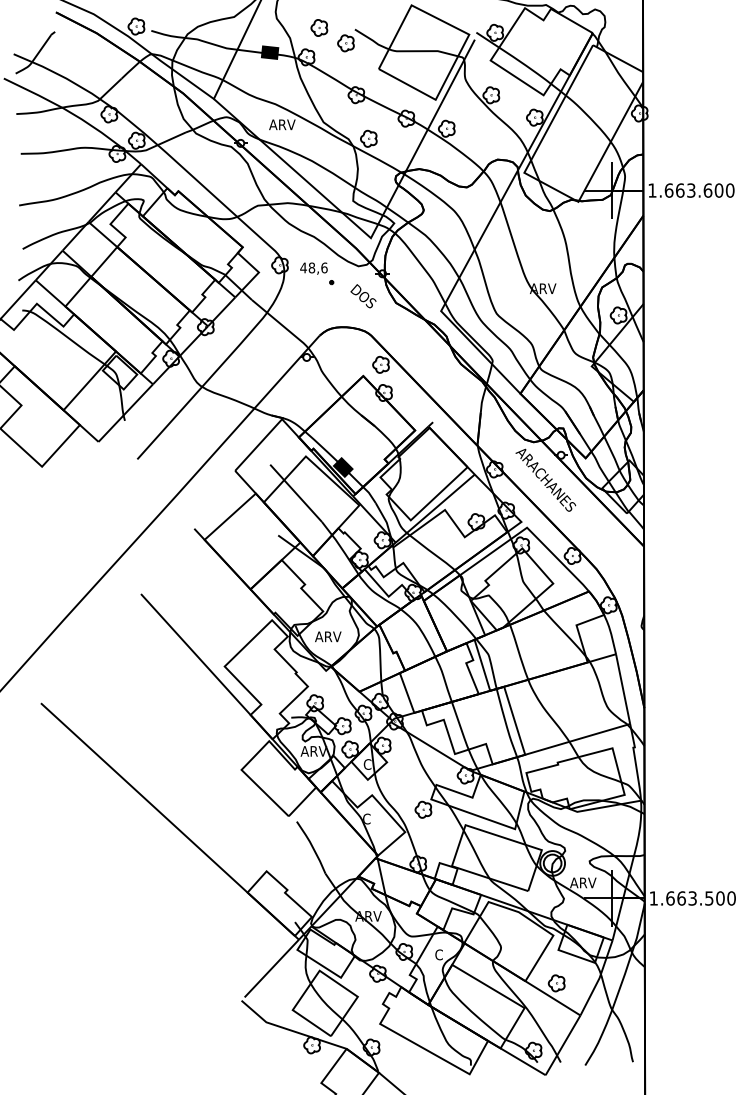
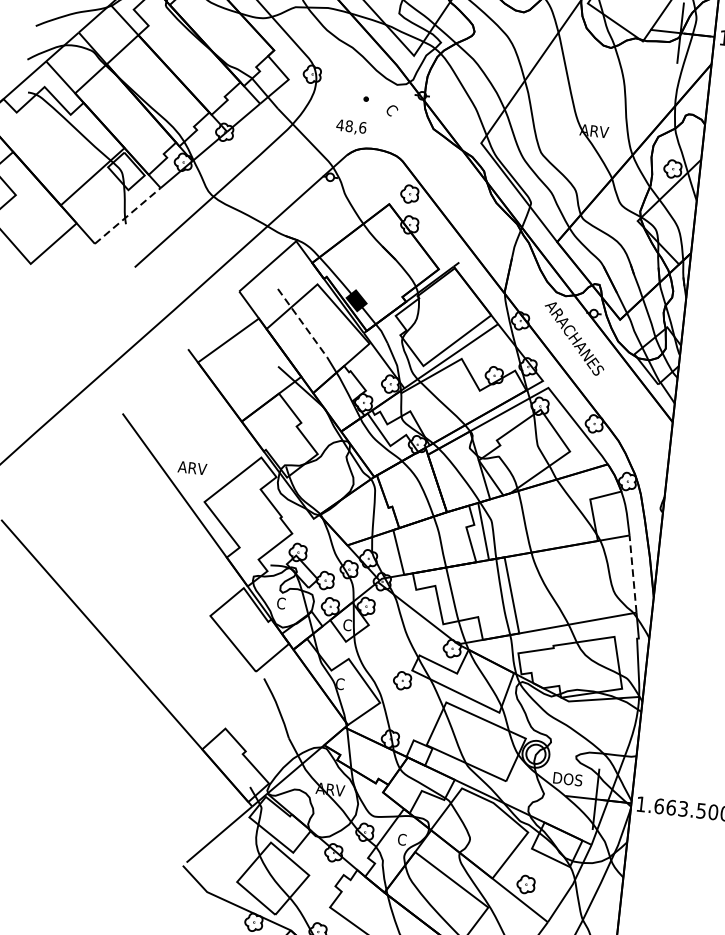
text: (313, 268) -> (350, 127), moved
text: (363, 296) -> (398, 118), DOS -> C
line: (125, 413) -> (127, 216), solid -> dashed
line: (296, 493) -> (302, 323), solid -> dashed
text: (328, 636) -> (192, 467), moved
line: (623, 689) -> (633, 574), solid -> dashed
text: (313, 751) -> (290, 604), ARV -> C
text: (583, 882) -> (567, 778), ARV -> DOS

